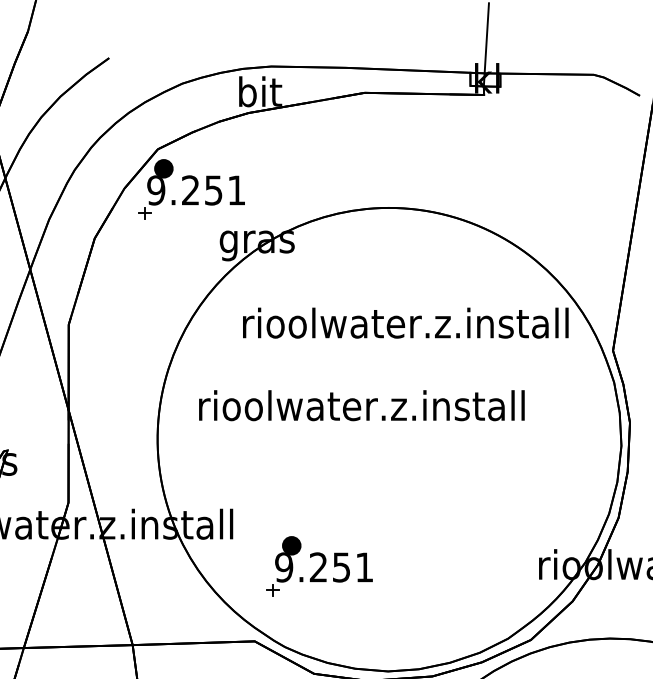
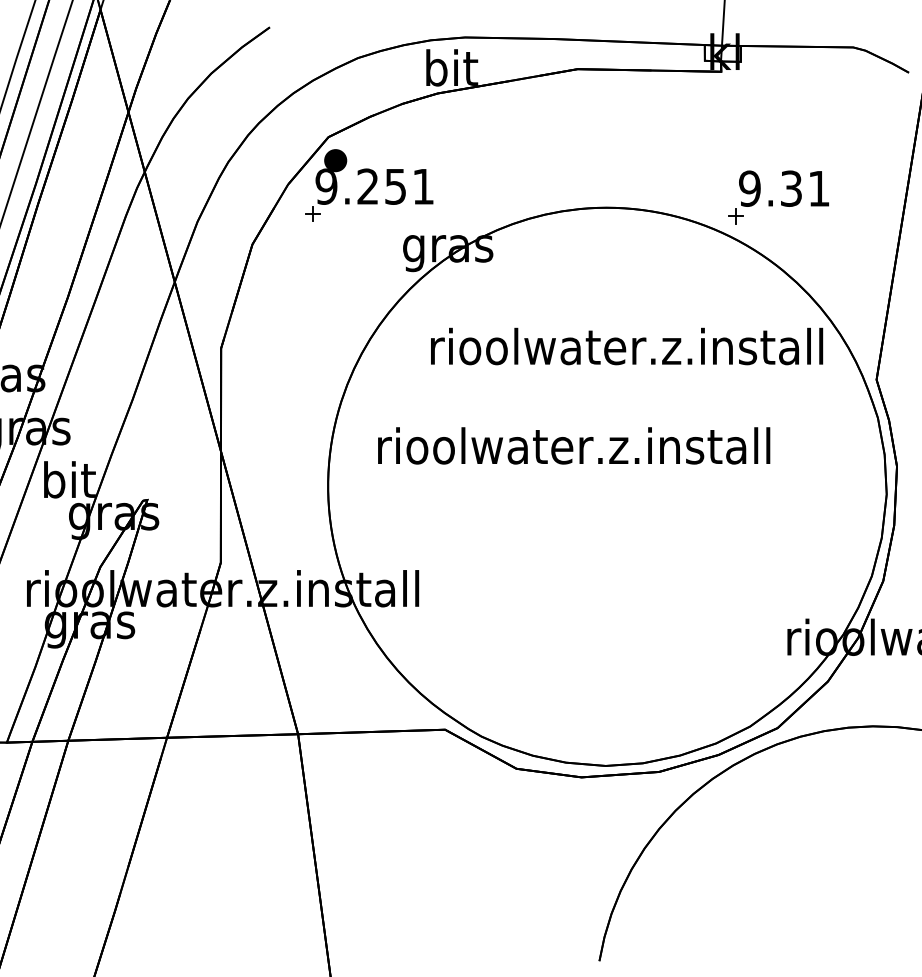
part: (531, 199) -> (778, 197), added
part: (319, 566) -> (523, 639), removed

